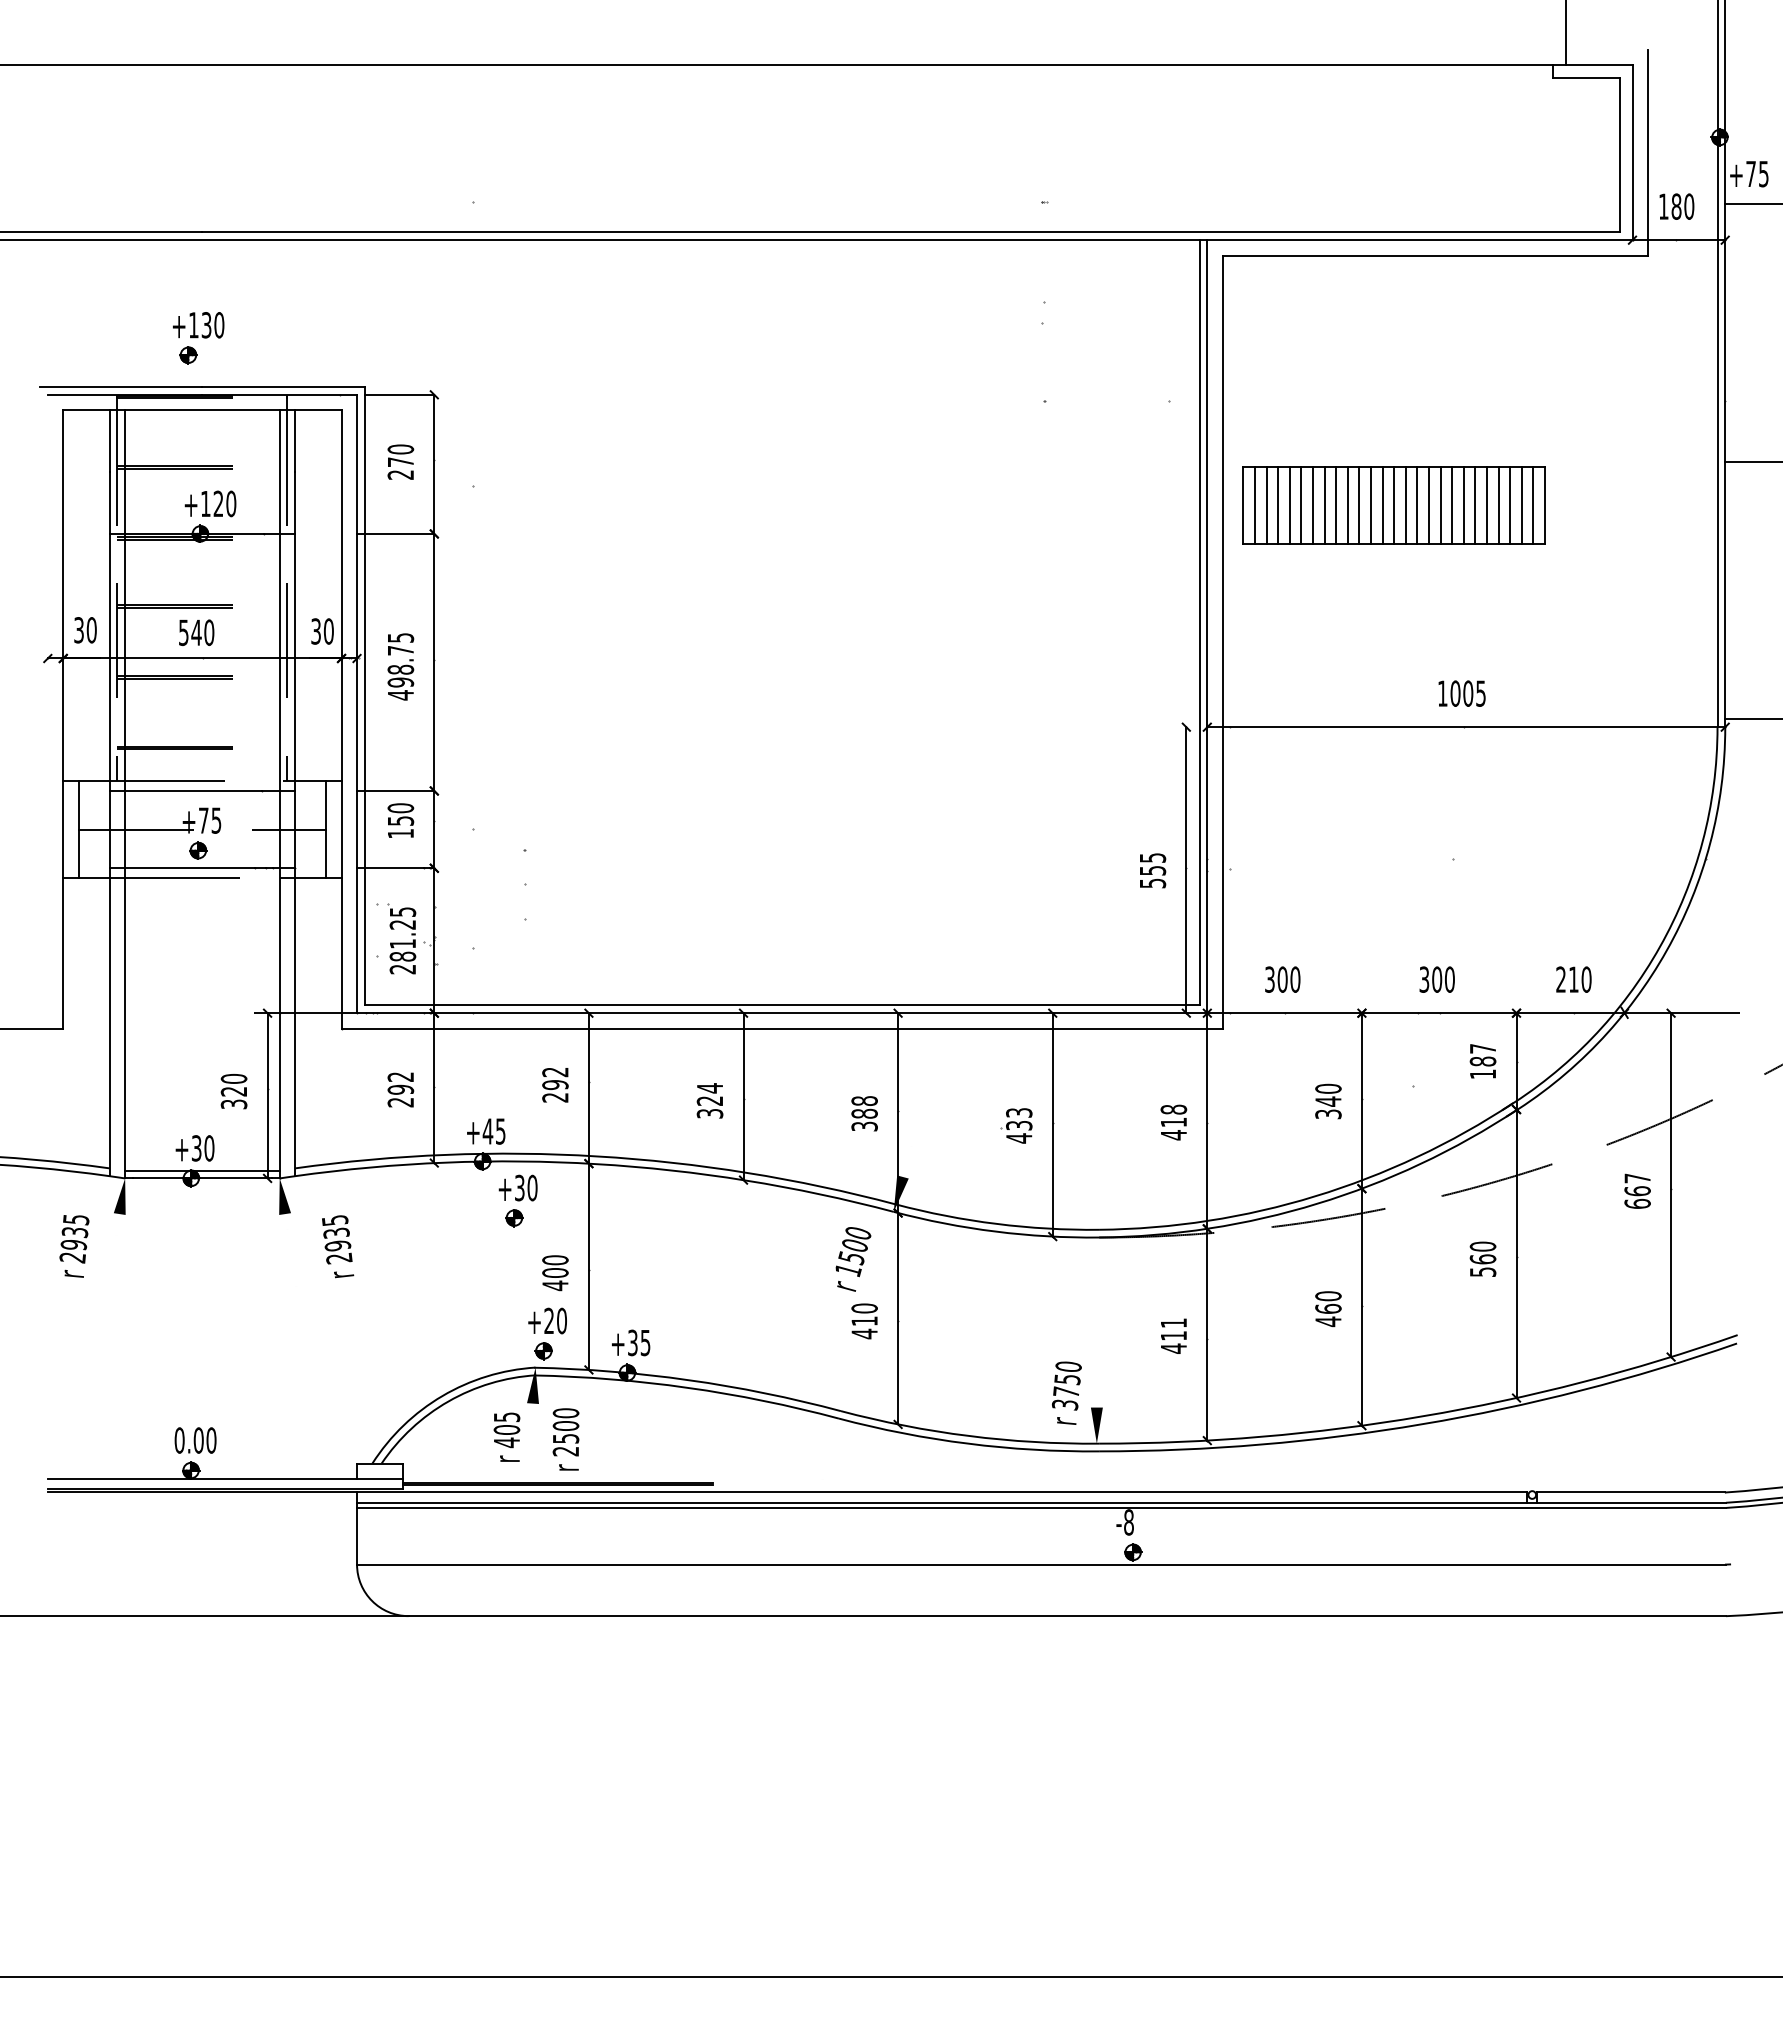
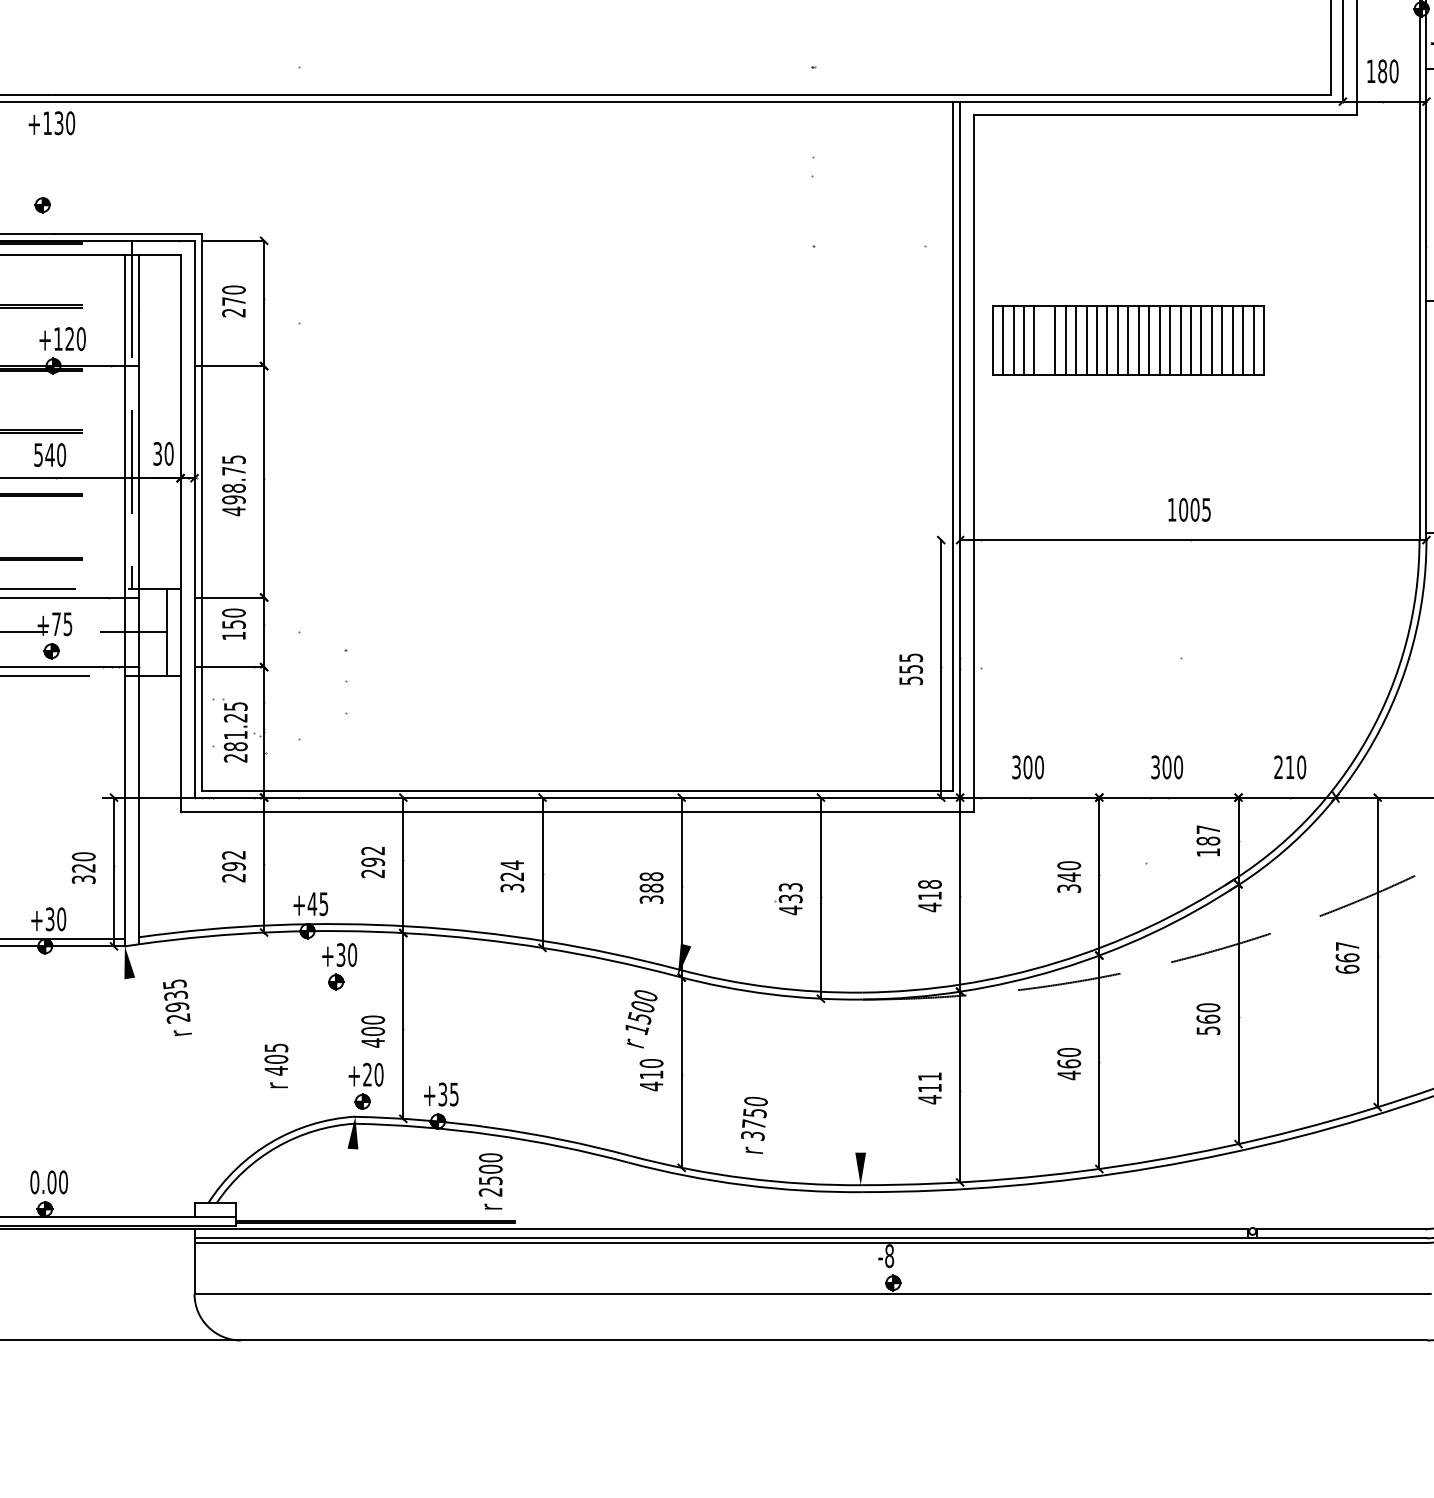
text: (198, 325) -> (51, 123), moved
line: (1301, 505) -> (1044, 340), removed
text: (1066, 1392) -> (754, 1124), moved
text: (506, 1436) -> (275, 1065), moved
text: (565, 1439) -> (490, 1181), moved

